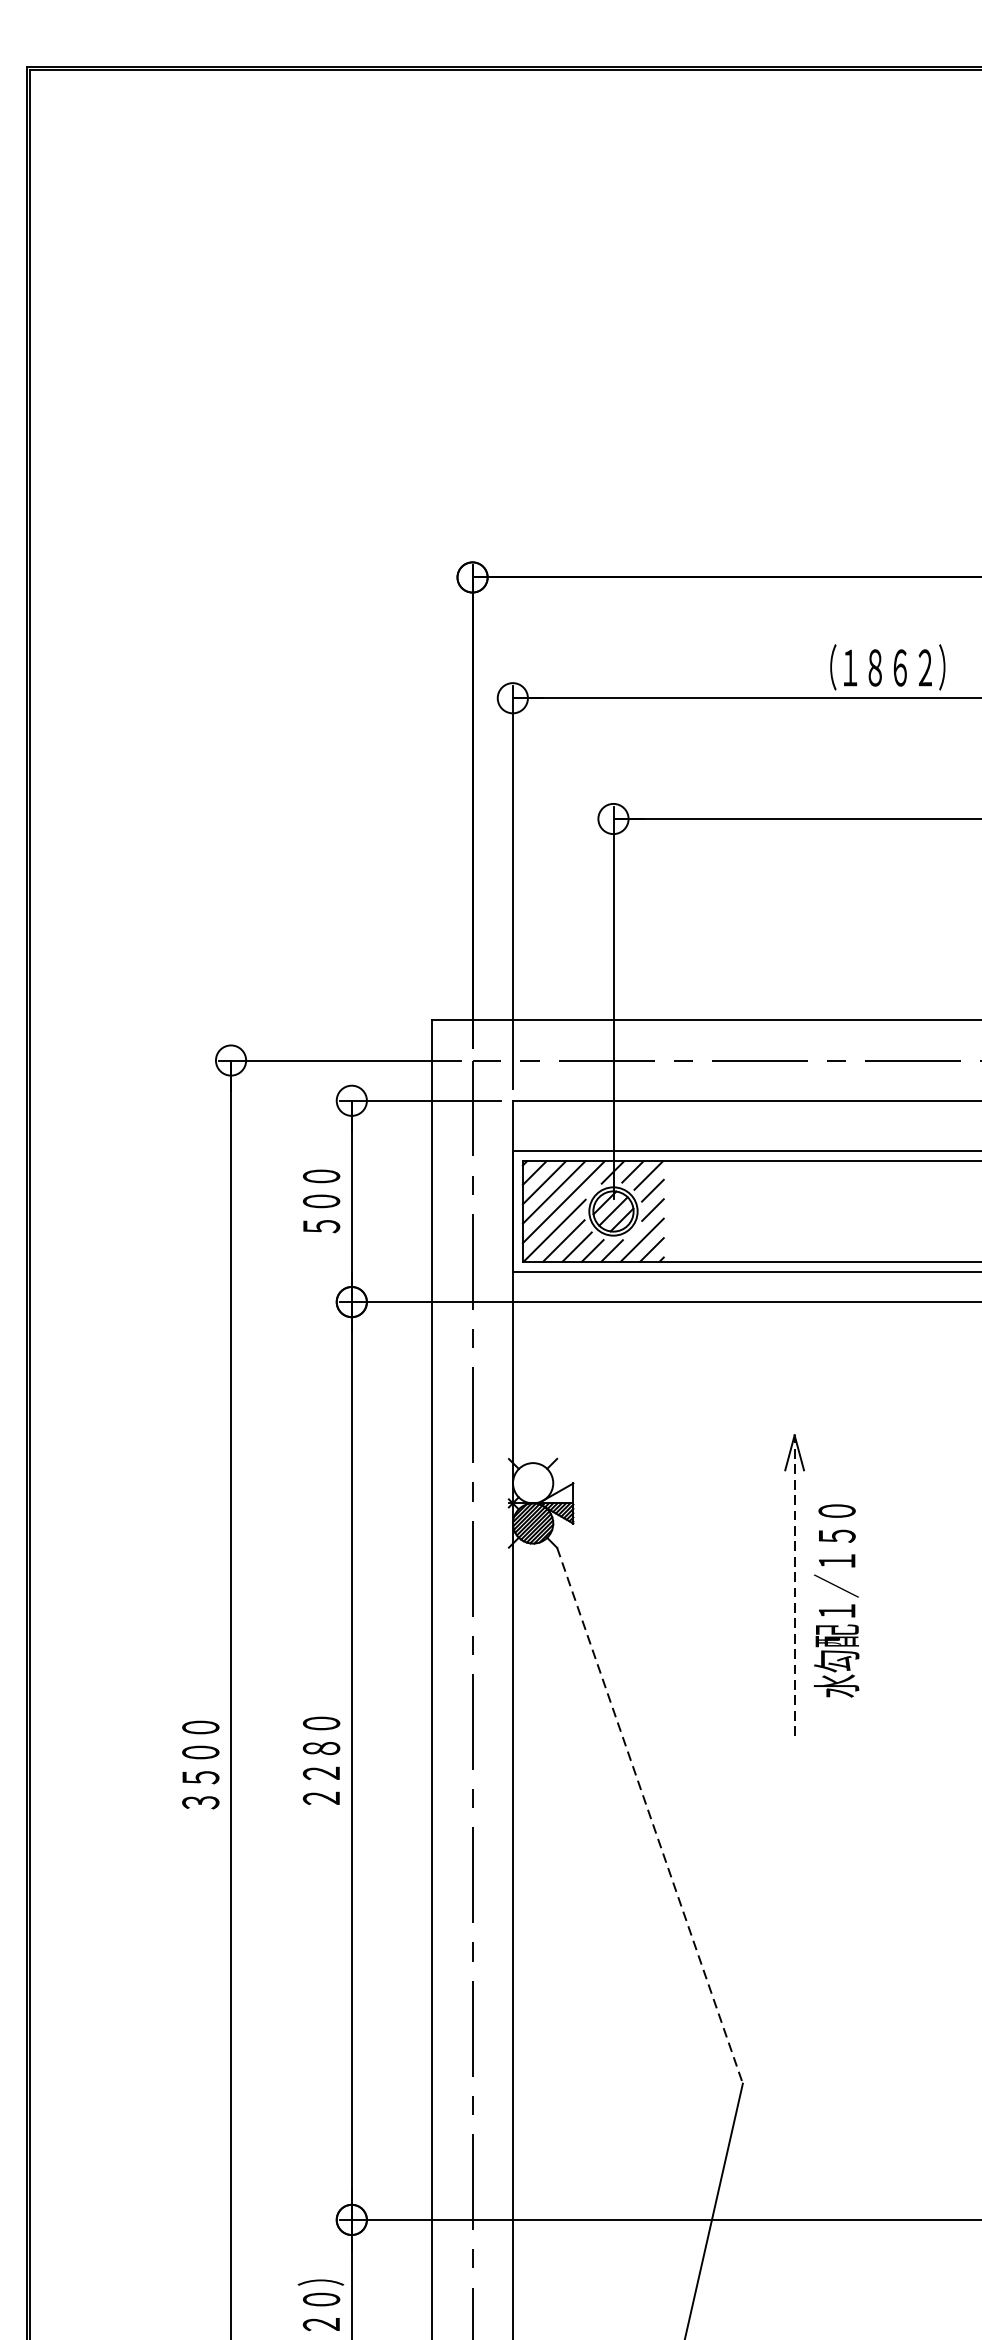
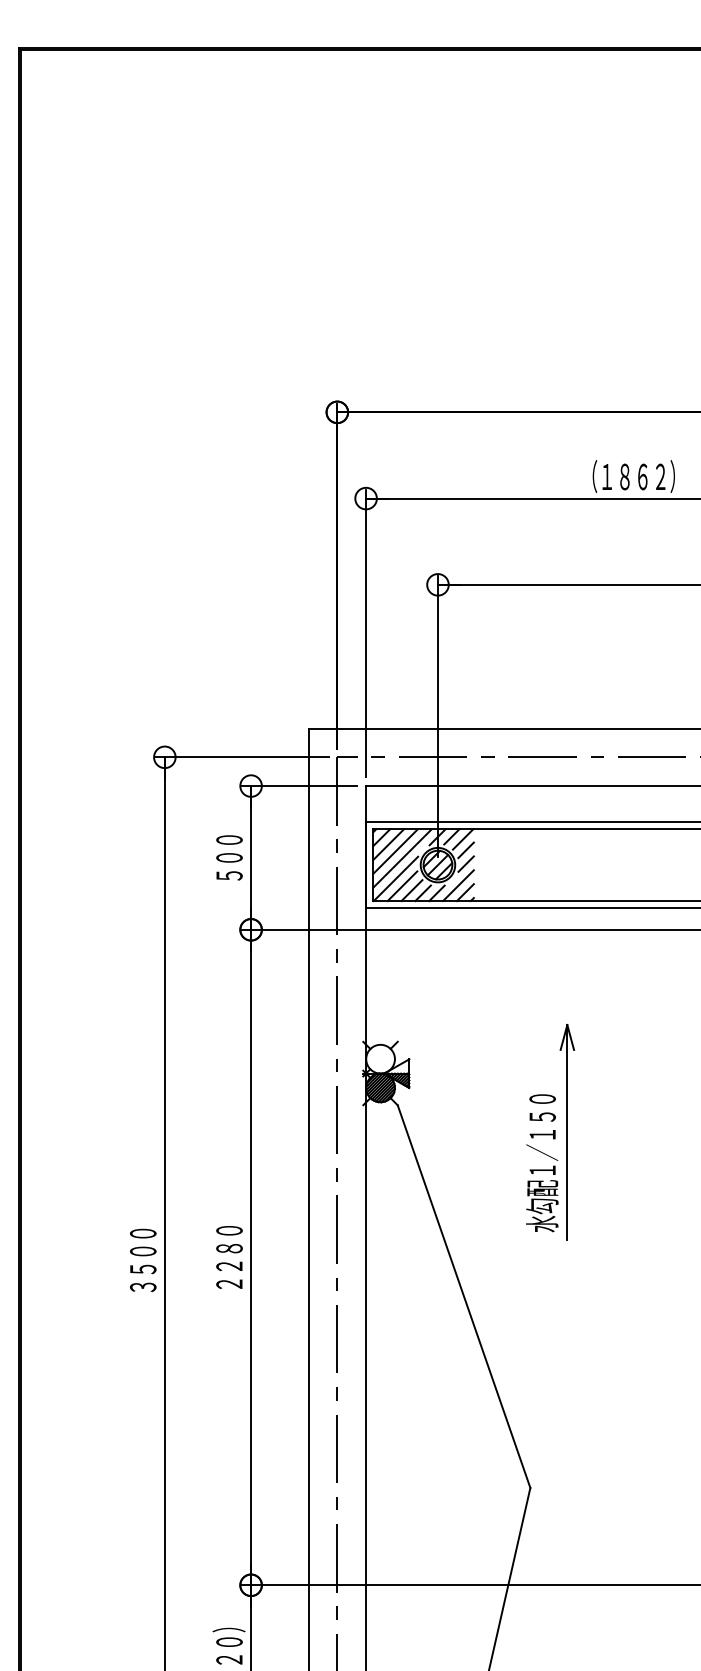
line: (794, 1584) -> (567, 1131), dashed -> solid
text: (836, 1601) -> (542, 1163), moved
line: (650, 1816) -> (464, 1297), dashed -> solid

